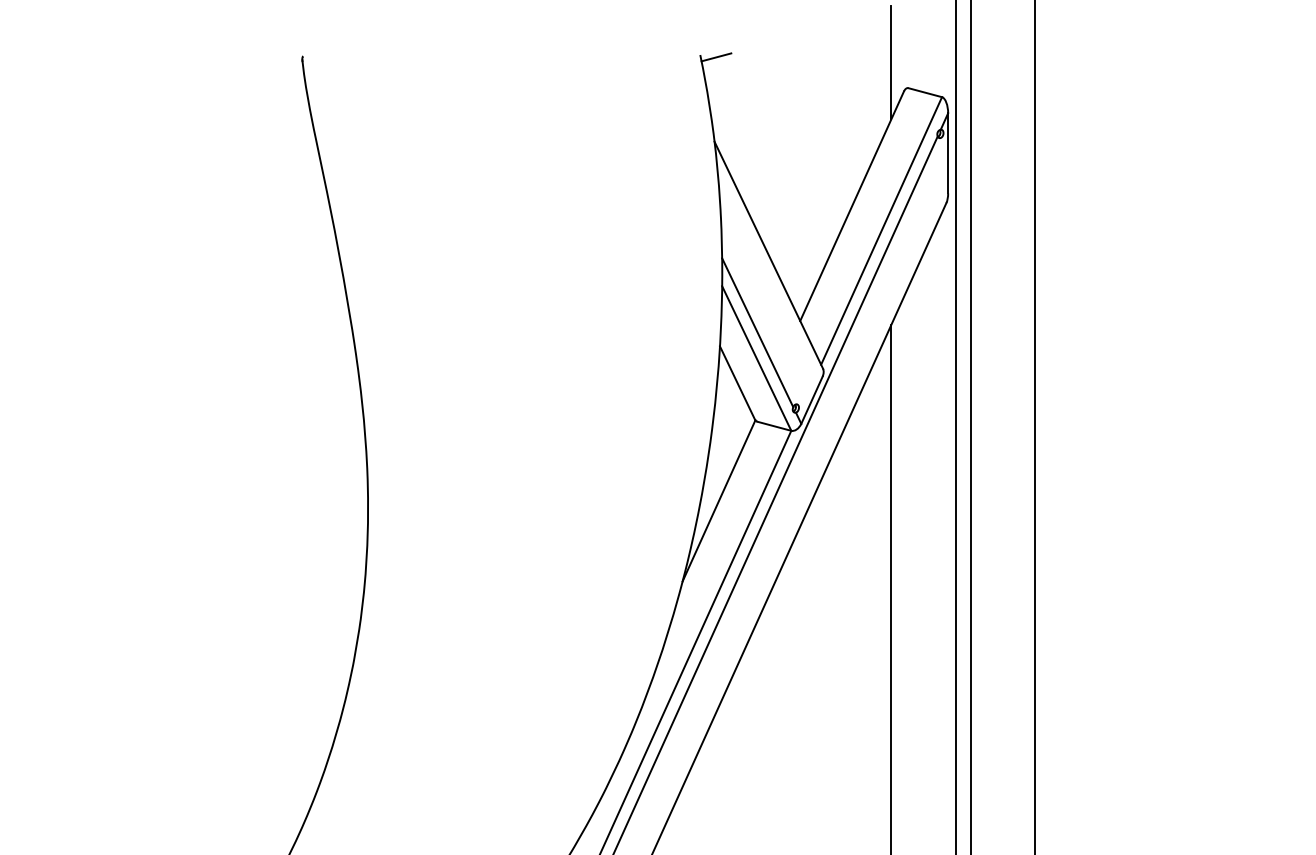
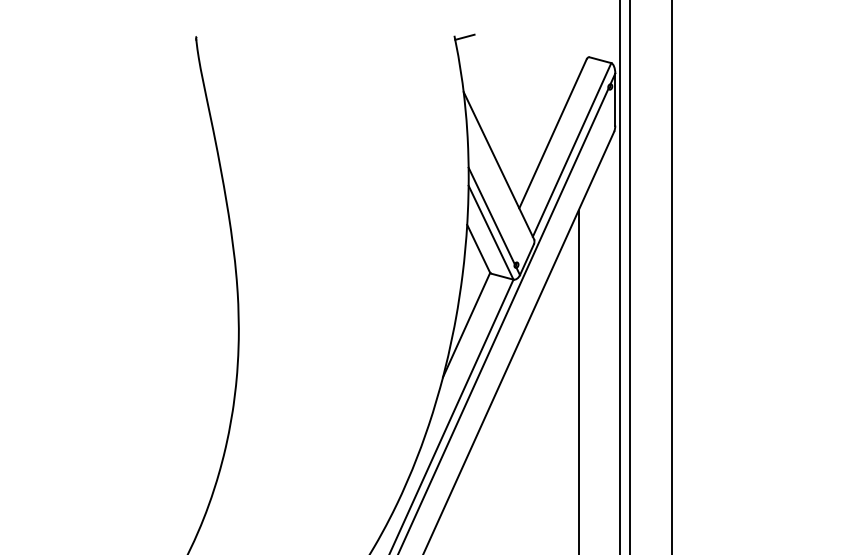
line: (891, 62) -> (578, 40), removed

